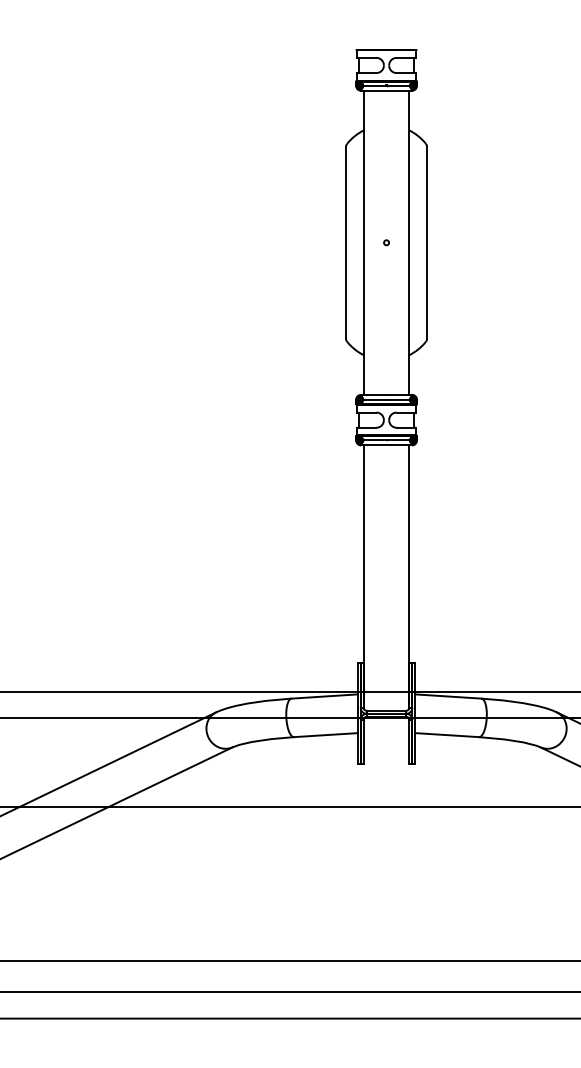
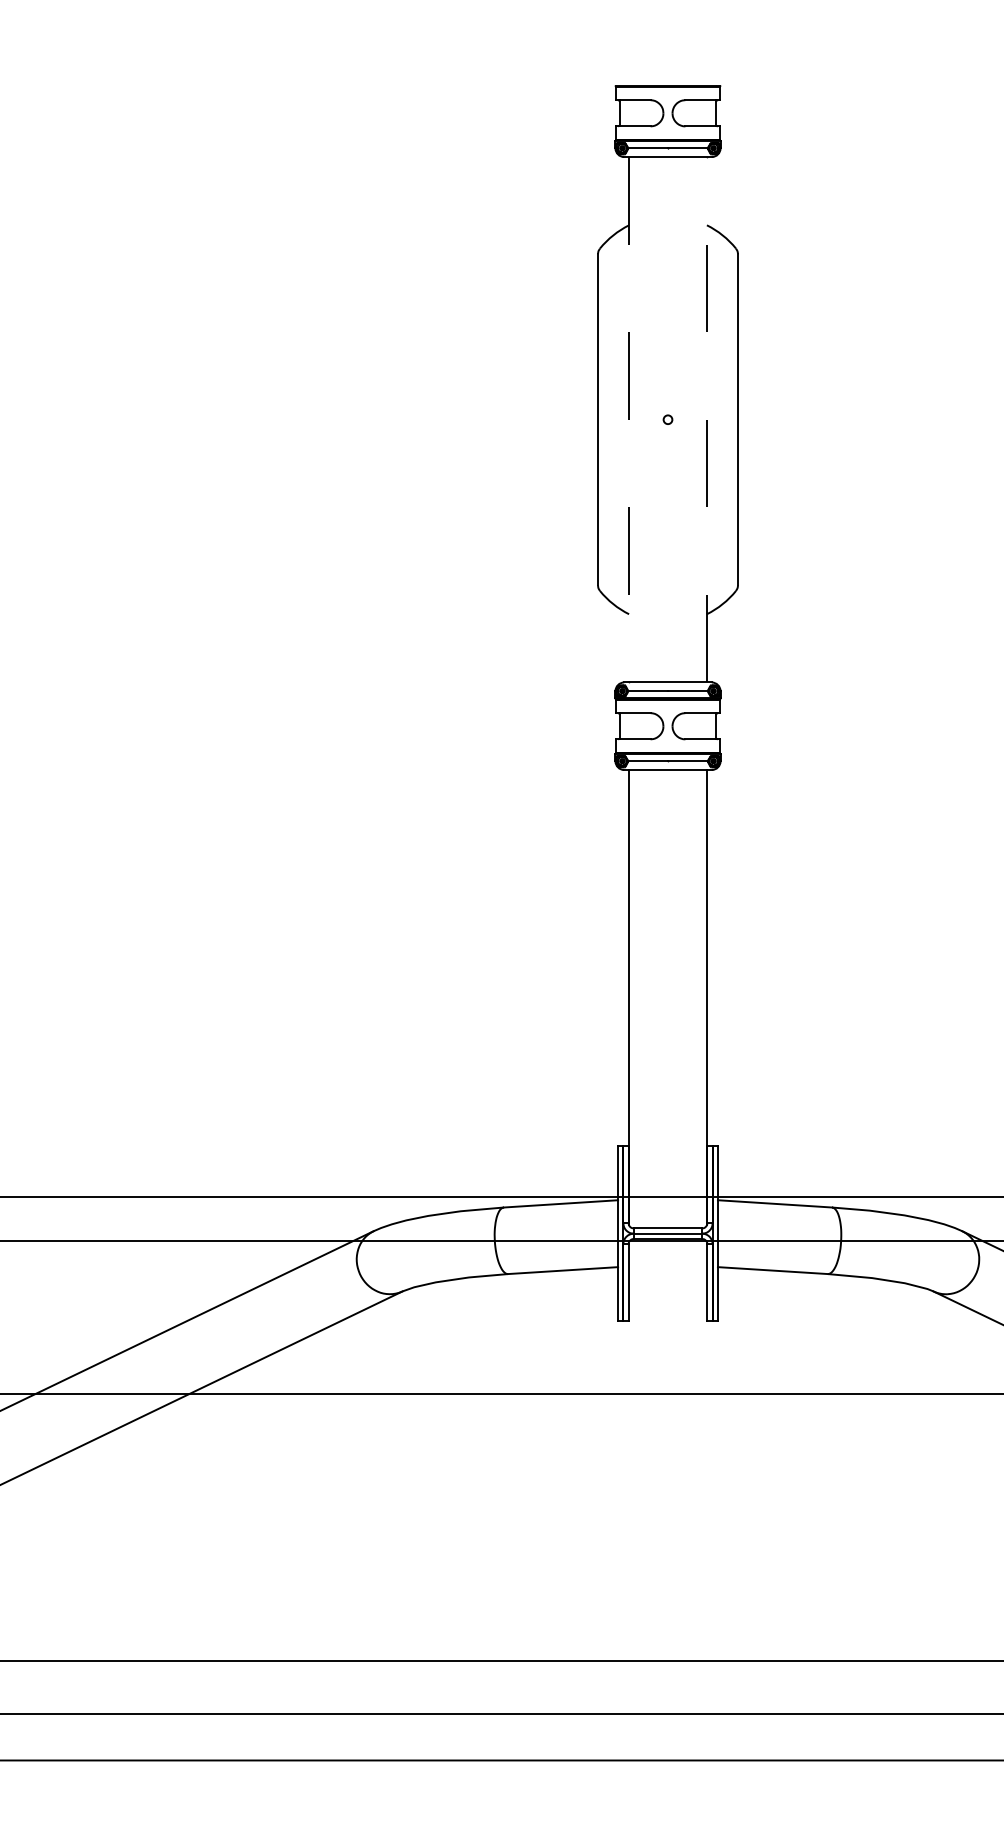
line: (409, 242) -> (707, 419), solid -> dashed
line: (364, 243) -> (629, 420), solid -> dashed

